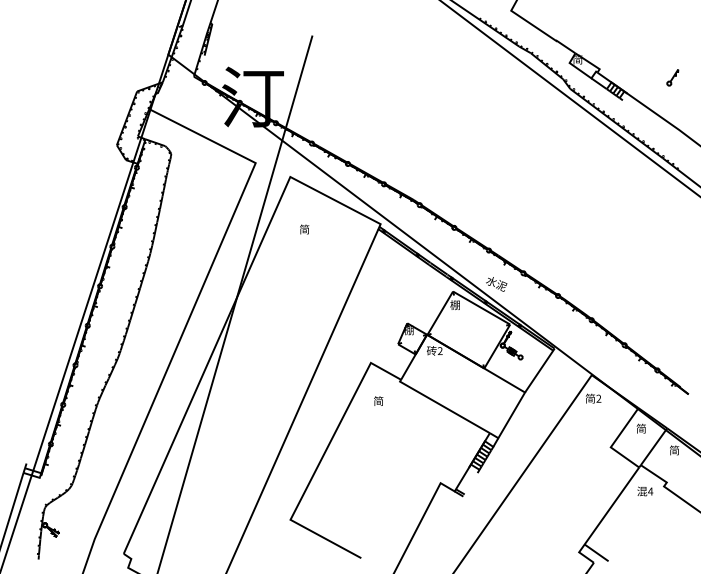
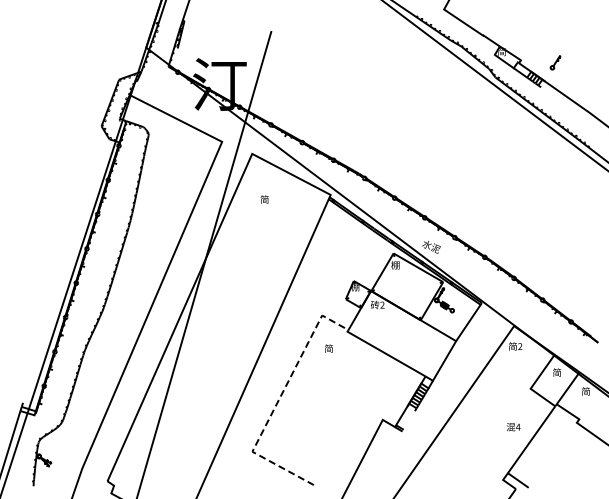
part: (672, 77) -> (555, 62), moved
line: (320, 460) -> (278, 400), solid -> dashed
text: (645, 491) -> (513, 427), moved

